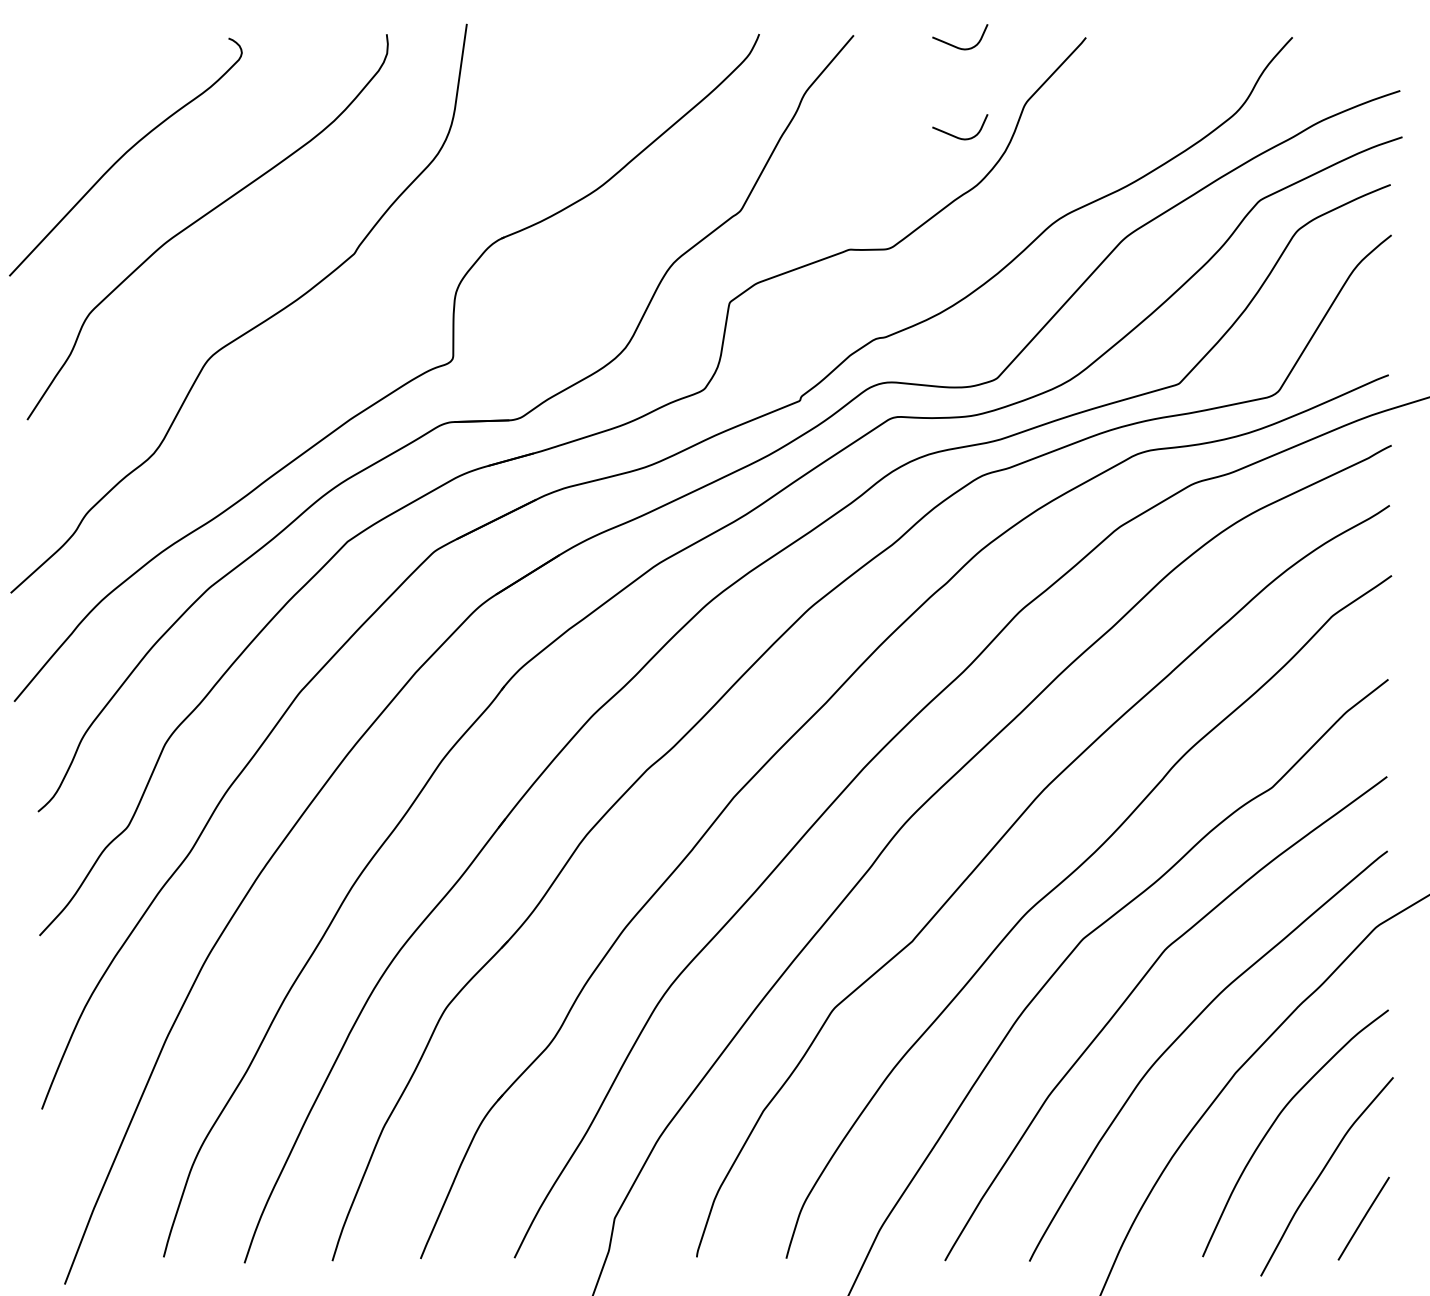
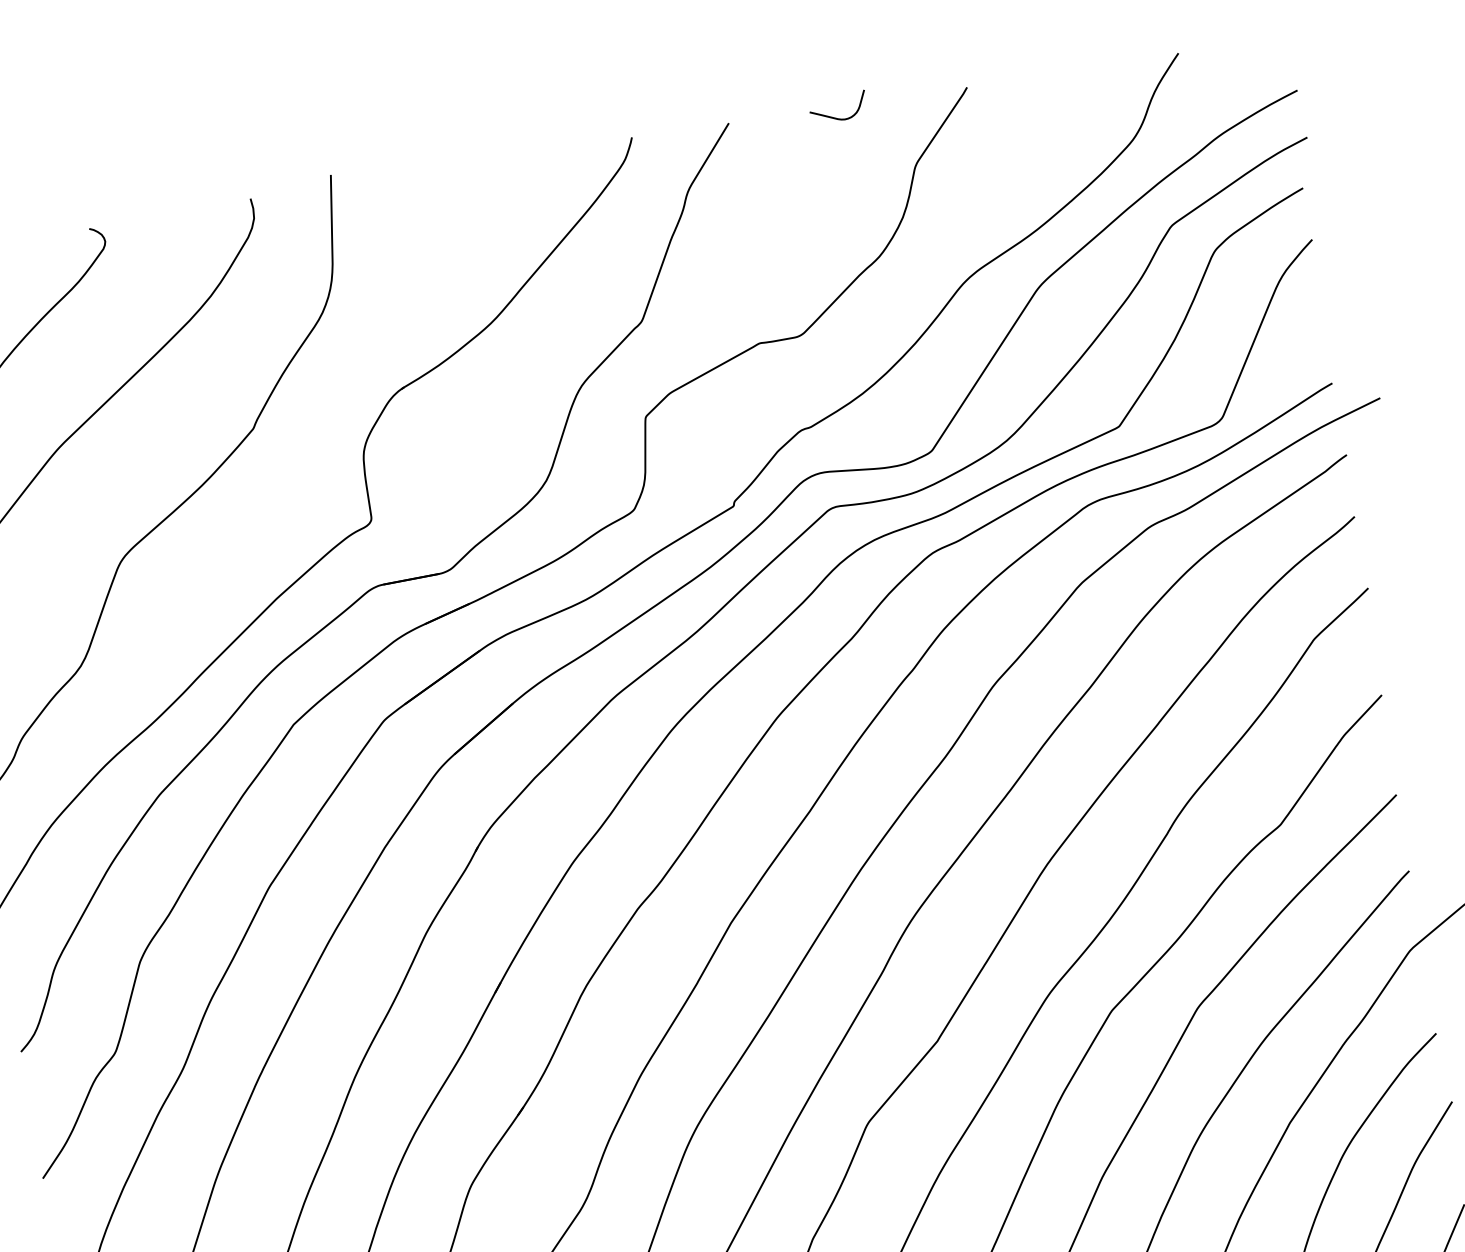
curve: (957, 136) -> (851, 209), removed

